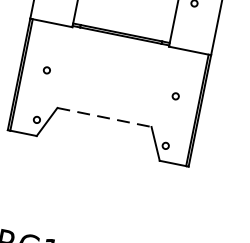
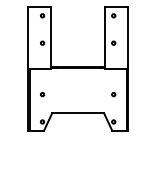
line: (105, 117) -> (78, 113), dashed -> solid

